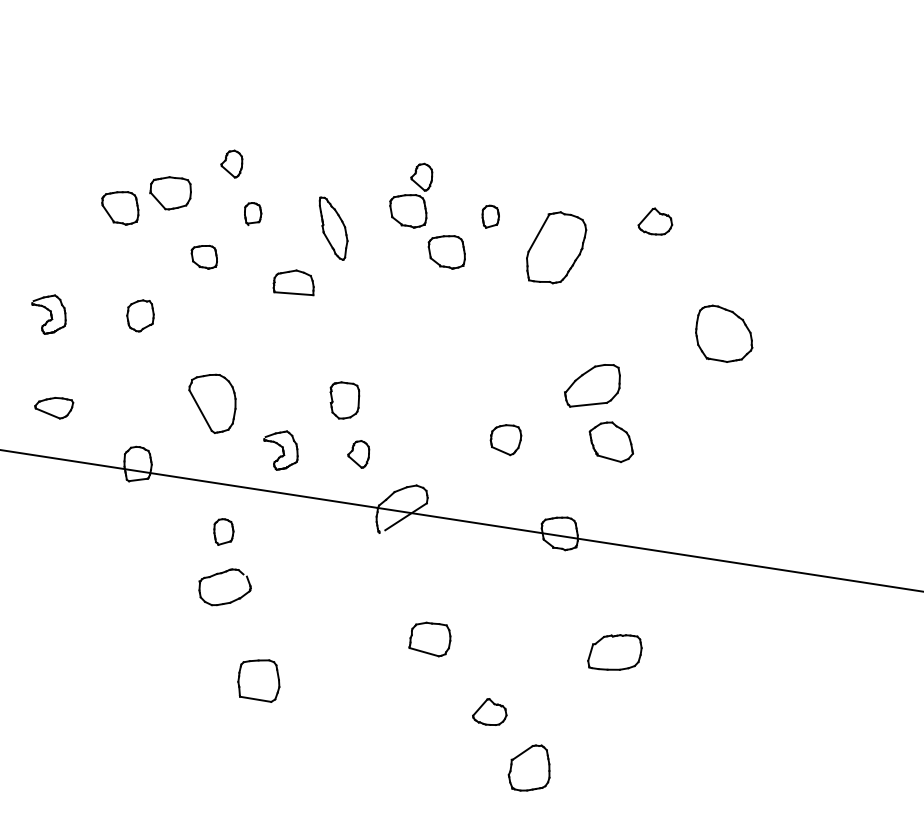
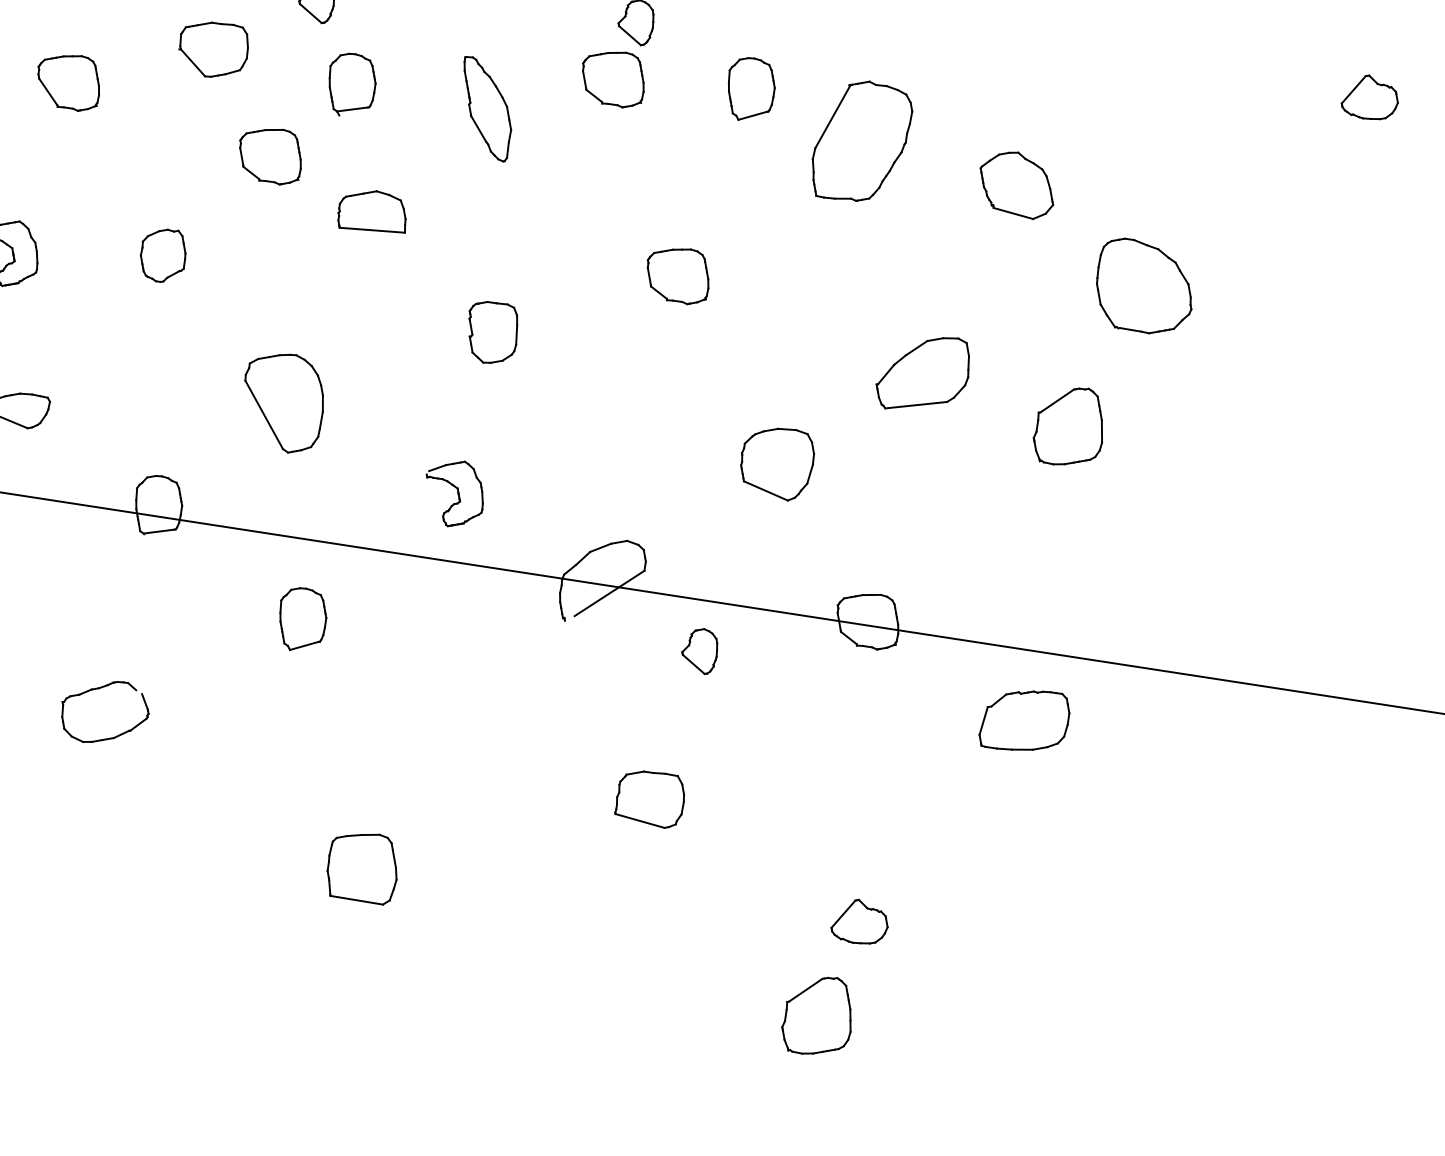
part: (120, 208) -> (69, 83), moved
part: (252, 213) -> (351, 83), size x1.67
part: (490, 216) -> (751, 88), size x1.67
part: (655, 221) -> (1369, 97), moved
part: (446, 252) -> (677, 276), moved
part: (204, 257) -> (270, 157), size x1.43
part: (293, 282) -> (371, 211), moved
part: (344, 400) -> (492, 332), moved
part: (678, 417) -> (1067, 426), added
part: (505, 439) -> (776, 463), size x1.43
part: (610, 441) -> (1015, 184), moved
part: (280, 450) -> (453, 493), moved
part: (358, 454) -> (699, 651), moved
part: (223, 531) -> (302, 618), size x1.43
part: (221, 574) -> (99, 690), moved
part: (614, 652) -> (1023, 720), moved
part: (489, 711) -> (859, 920), moved

